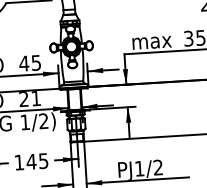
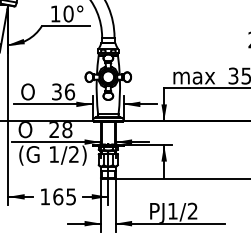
text: (30, 62) -> (63, 91), 45 -> 36
text: (36, 99) -> (67, 130), 21 -> 28
text: (30, 161) -> (57, 196), 145 -> 165

